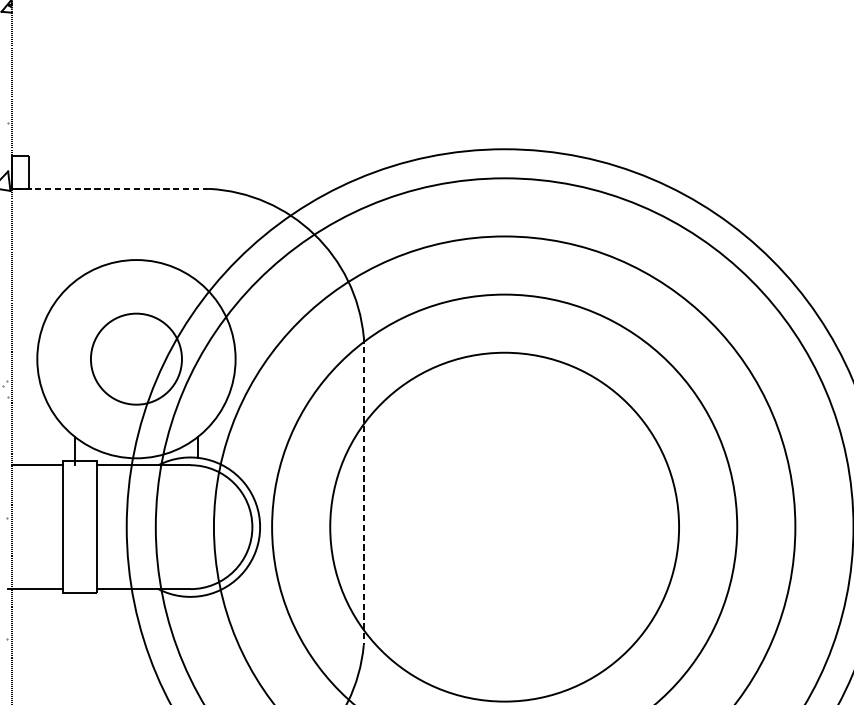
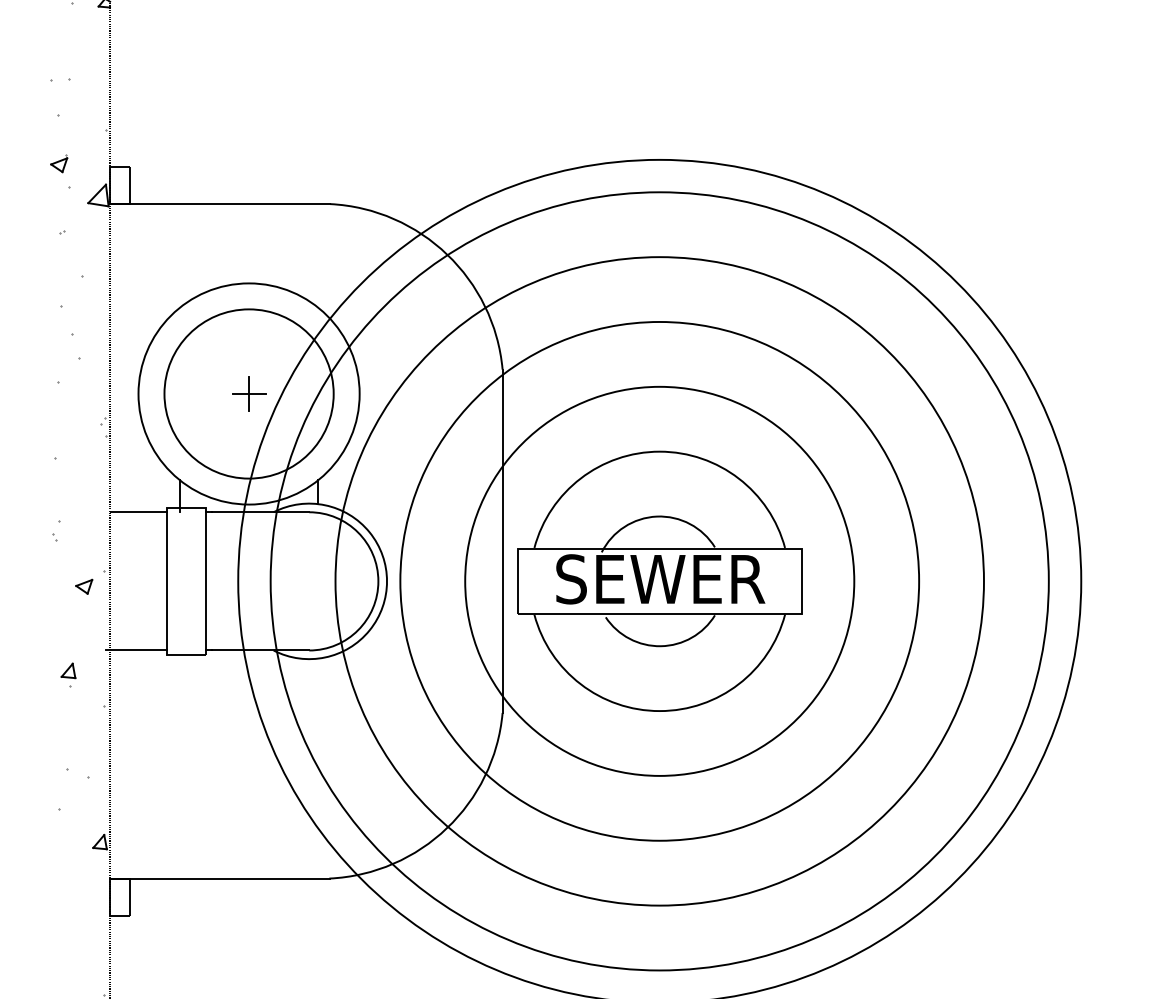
line: (109, 189) -> (219, 204), dashed -> solid
circle: (135, 358) -> (248, 393), size x1.67
part: (136, 358) -> (249, 393), added
line: (363, 491) -> (502, 541), dashed -> solid
part: (504, 526) -> (659, 580), added

